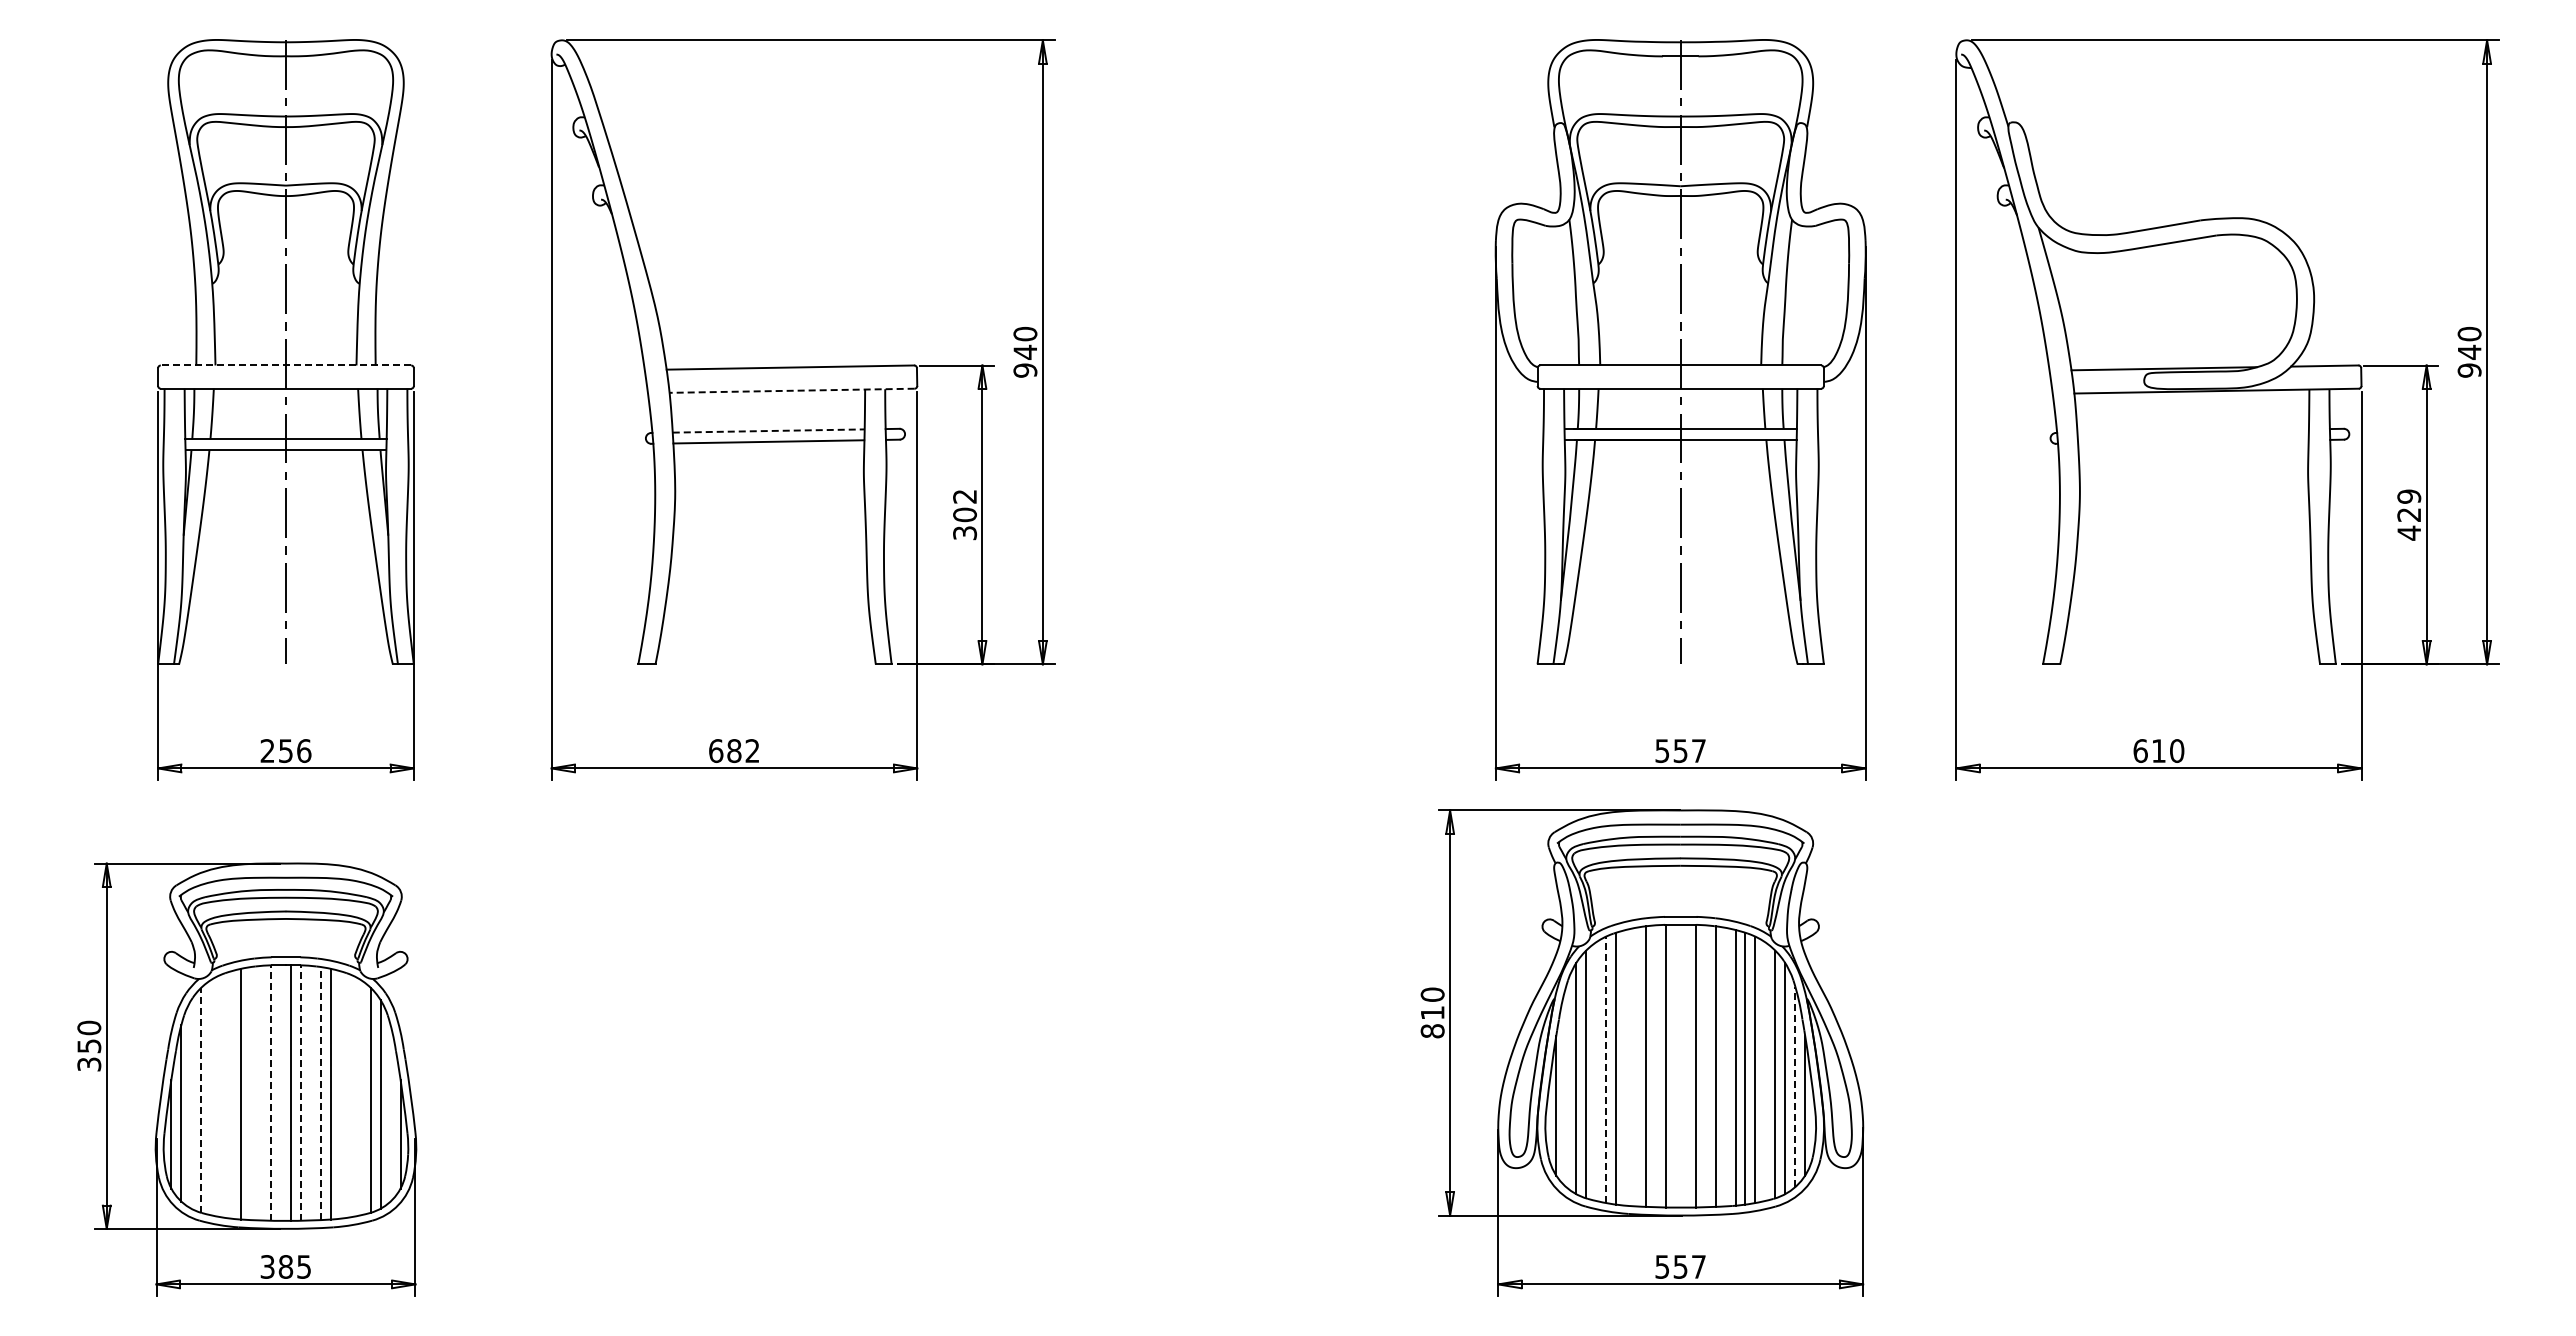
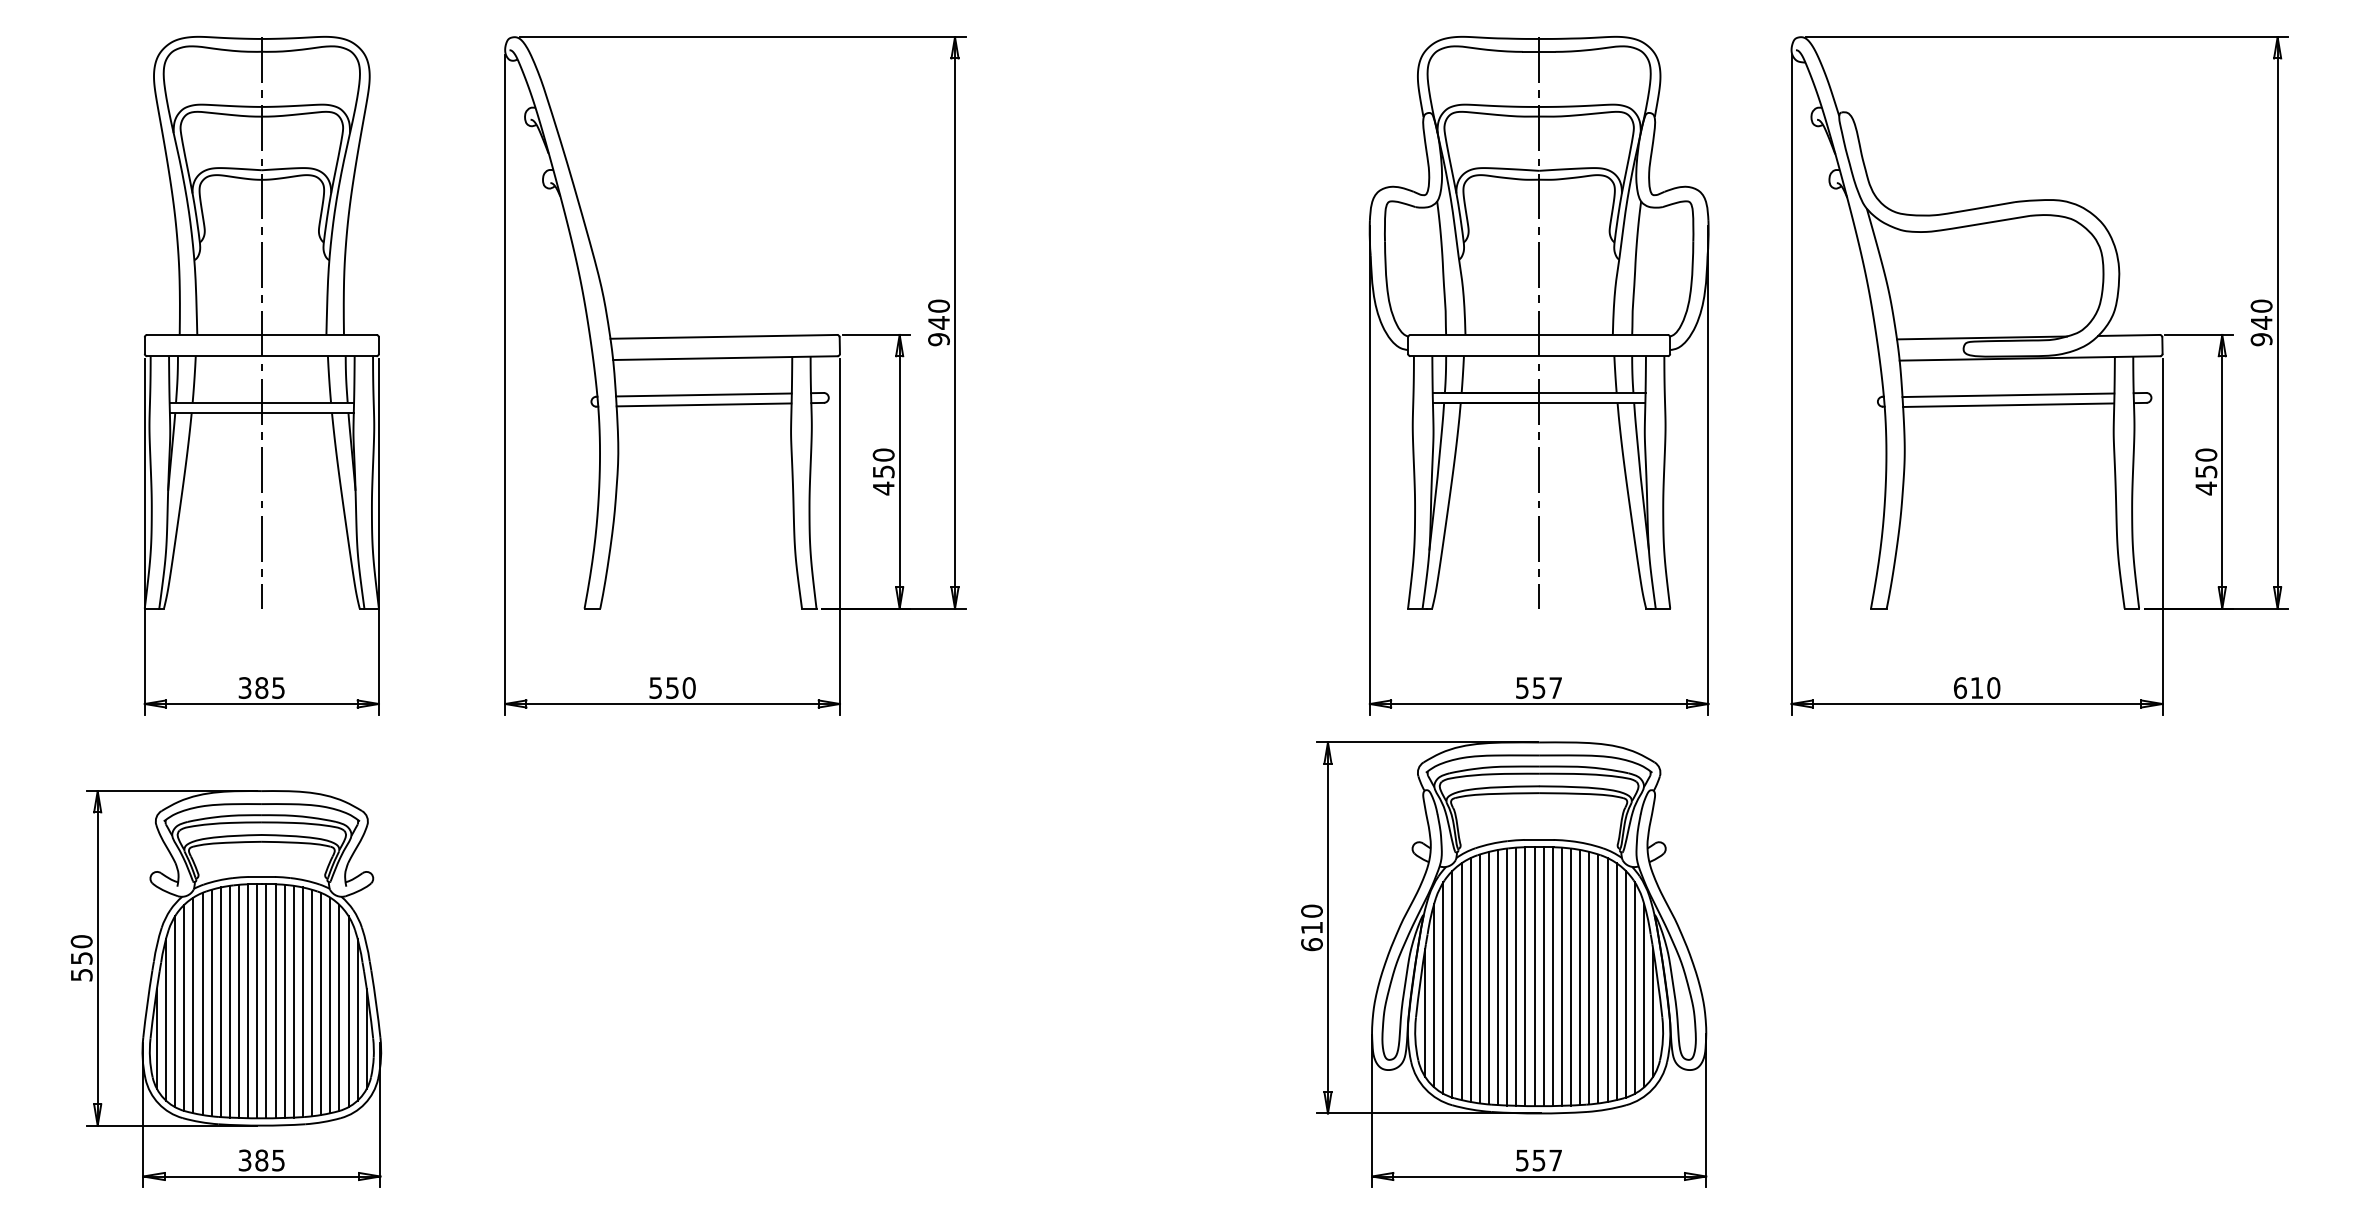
line: (285, 365) -> (261, 334), dashed -> solid
line: (792, 390) -> (725, 357), dashed -> solid
line: (768, 431) -> (703, 395), dashed -> solid
line: (2192, 431) -> (2007, 395), added
line: (2193, 442) -> (2008, 405), added
text: (2409, 505) -> (2206, 463), 429 -> 450
text: (965, 514) -> (884, 471), 302 -> 450
text: (285, 751) -> (261, 688), 256 -> 385
text: (734, 751) -> (672, 688), 682 -> 550
text: (1432, 1031) -> (1311, 944), 810 -> 610
text: (88, 1063) -> (80, 974), 350 -> 550
line: (1675, 1065) -> (1534, 976), added
line: (1685, 1065) -> (1543, 976), added
line: (1635, 1066) -> (1497, 976), added
line: (1655, 1066) -> (1516, 976), added
line: (1705, 1066) -> (1561, 976), added
line: (1725, 1066) -> (1580, 976), added
line: (1625, 1067) -> (1488, 977), added
line: (1606, 1069) -> (1471, 979), dashed -> solid
line: (1596, 1071) -> (1462, 981), added
line: (1765, 1071) -> (1616, 981), added
line: (1566, 1086) -> (1434, 995), added
line: (1795, 1086) -> (1644, 995), dashed -> solid
line: (261, 1092) -> (239, 1000), added
line: (281, 1092) -> (257, 1000), added
line: (310, 1092) -> (284, 1000), added
line: (251, 1093) -> (230, 1001), added
line: (271, 1093) -> (248, 1001), dashed -> solid
line: (300, 1093) -> (275, 1001), dashed -> solid
line: (320, 1093) -> (293, 1001), dashed -> solid
line: (231, 1094) -> (211, 1002), added
line: (340, 1094) -> (311, 1002), added
line: (221, 1095) -> (202, 1003), added
line: (350, 1095) -> (320, 1003), added
line: (211, 1097) -> (193, 1005), added
line: (360, 1097) -> (330, 1005), added
line: (201, 1100) -> (184, 1008), dashed -> solid
line: (191, 1104) -> (175, 1011), added
line: (390, 1112) -> (357, 1019), added

